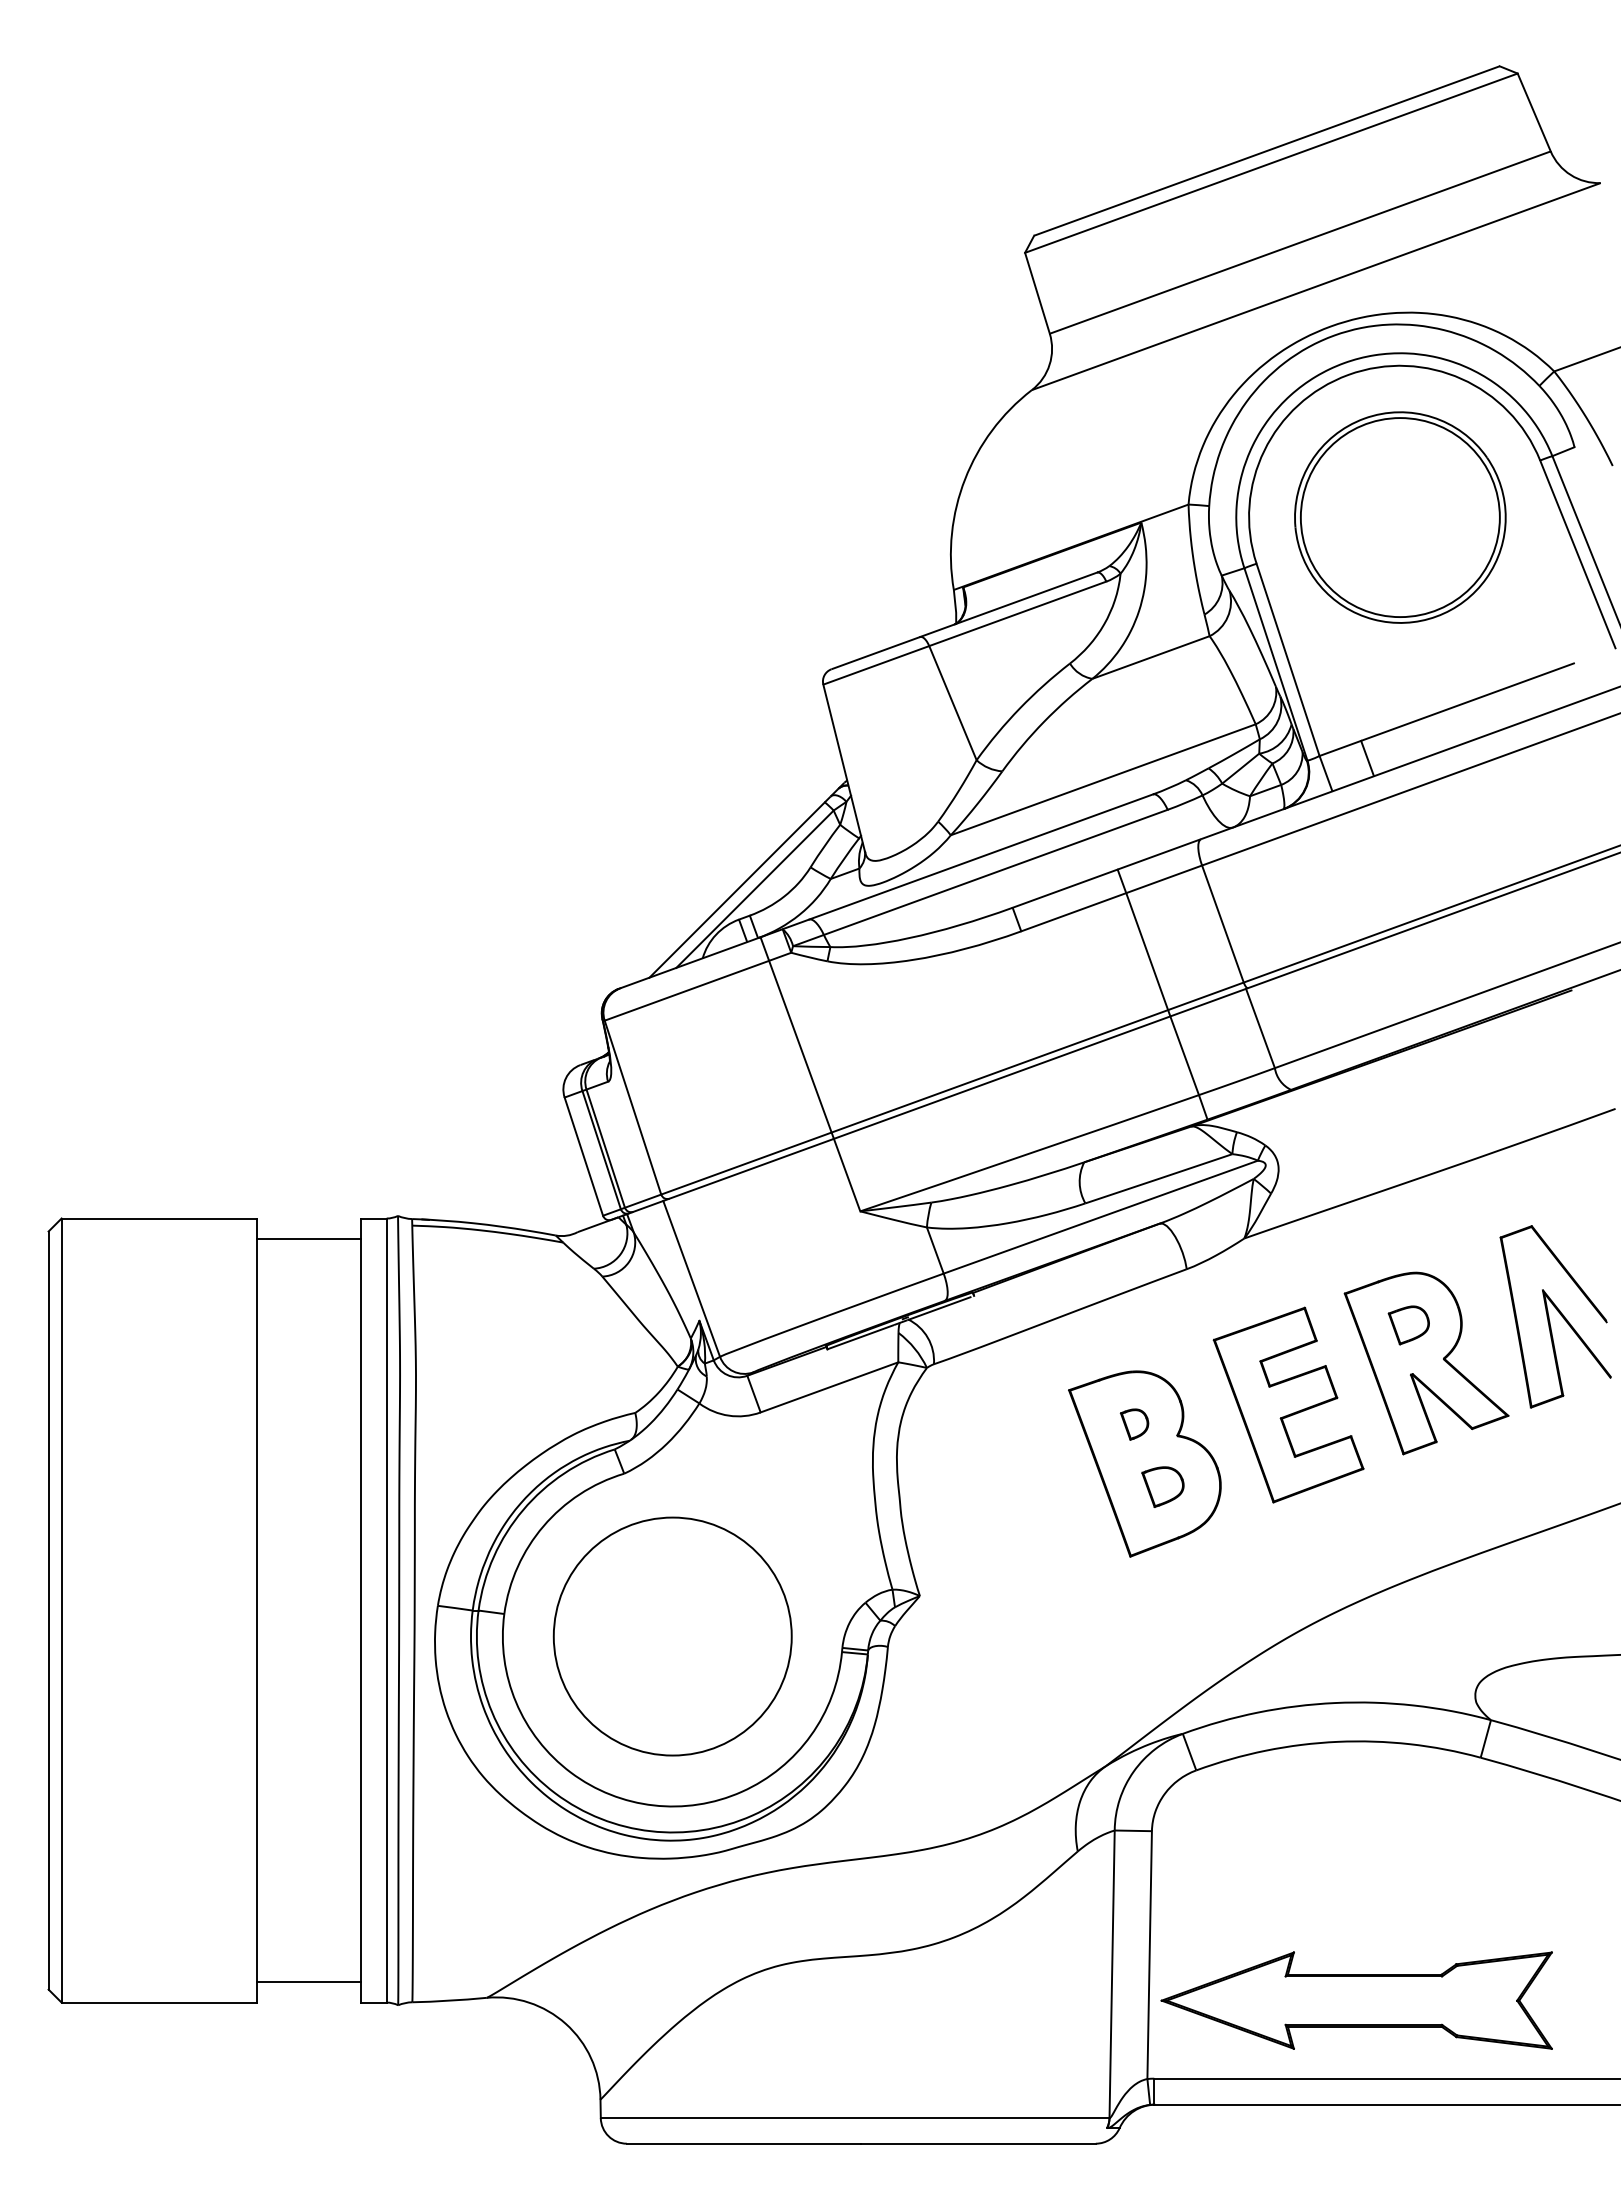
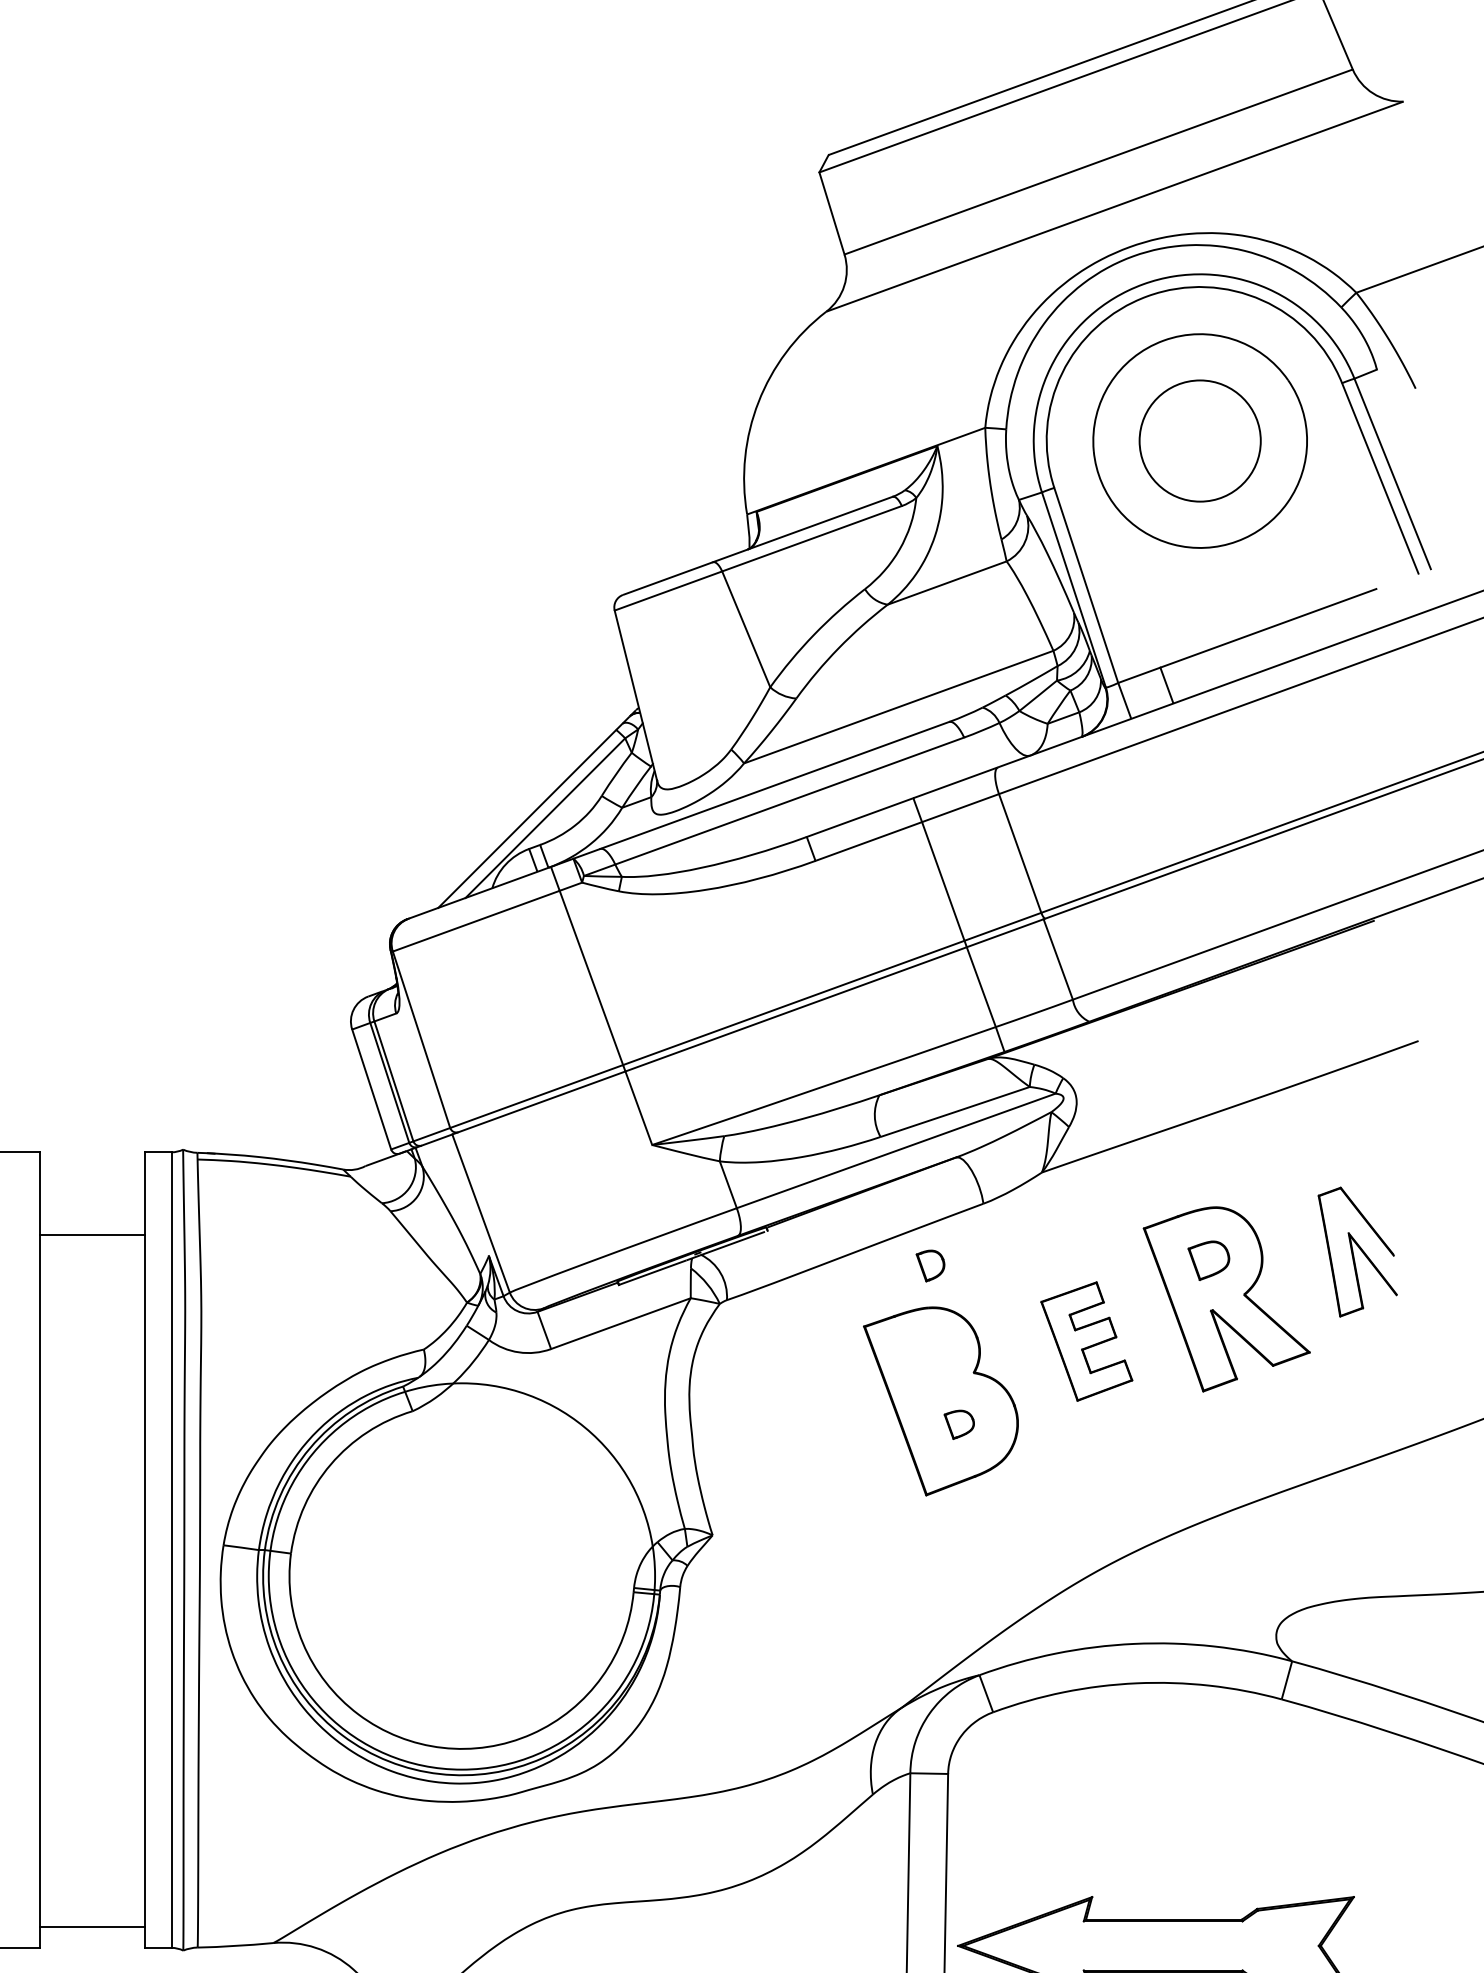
circle: (1399, 517) -> (1199, 440), size x0.6
line: (308, 1239) -> (92, 1235), moved
part: (1555, 1316) -> (1357, 1251), size x0.7
part: (1288, 1404) -> (1086, 1341), size x0.6
part: (1134, 1424) -> (930, 1265), moved
part: (1162, 1486) -> (958, 1424), size x0.7
circle: (672, 1636) -> (461, 1576), size x1.6

